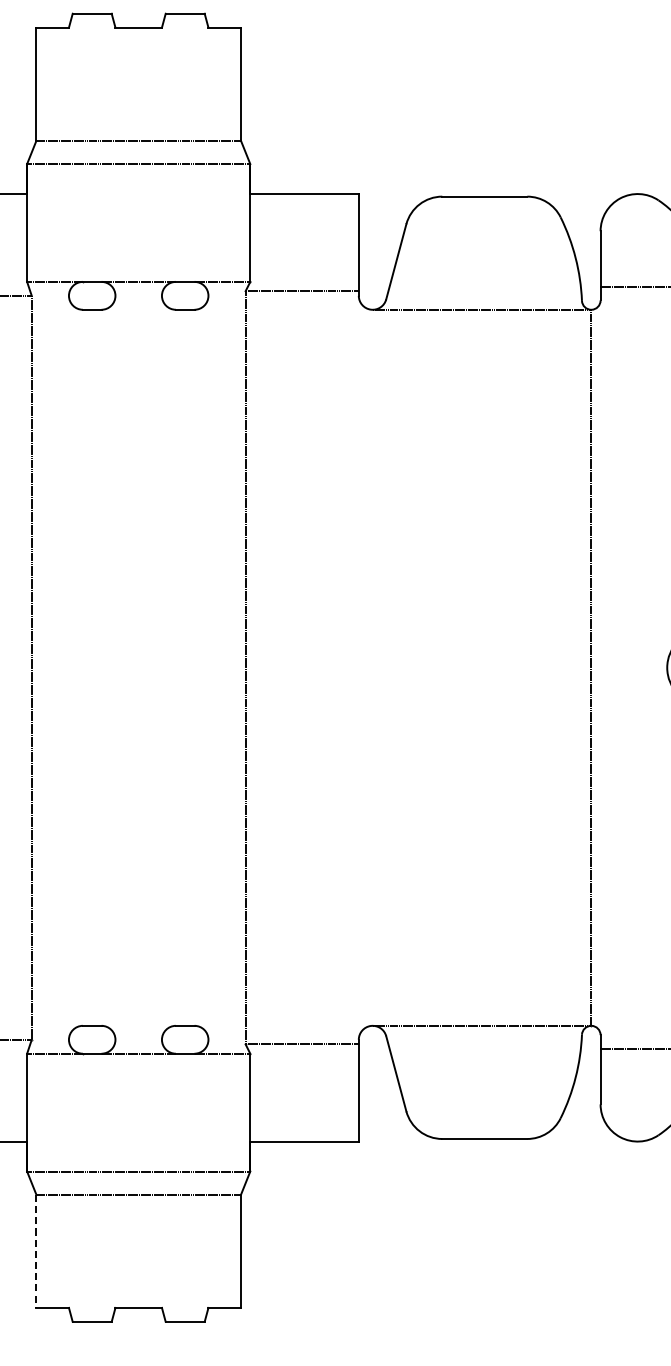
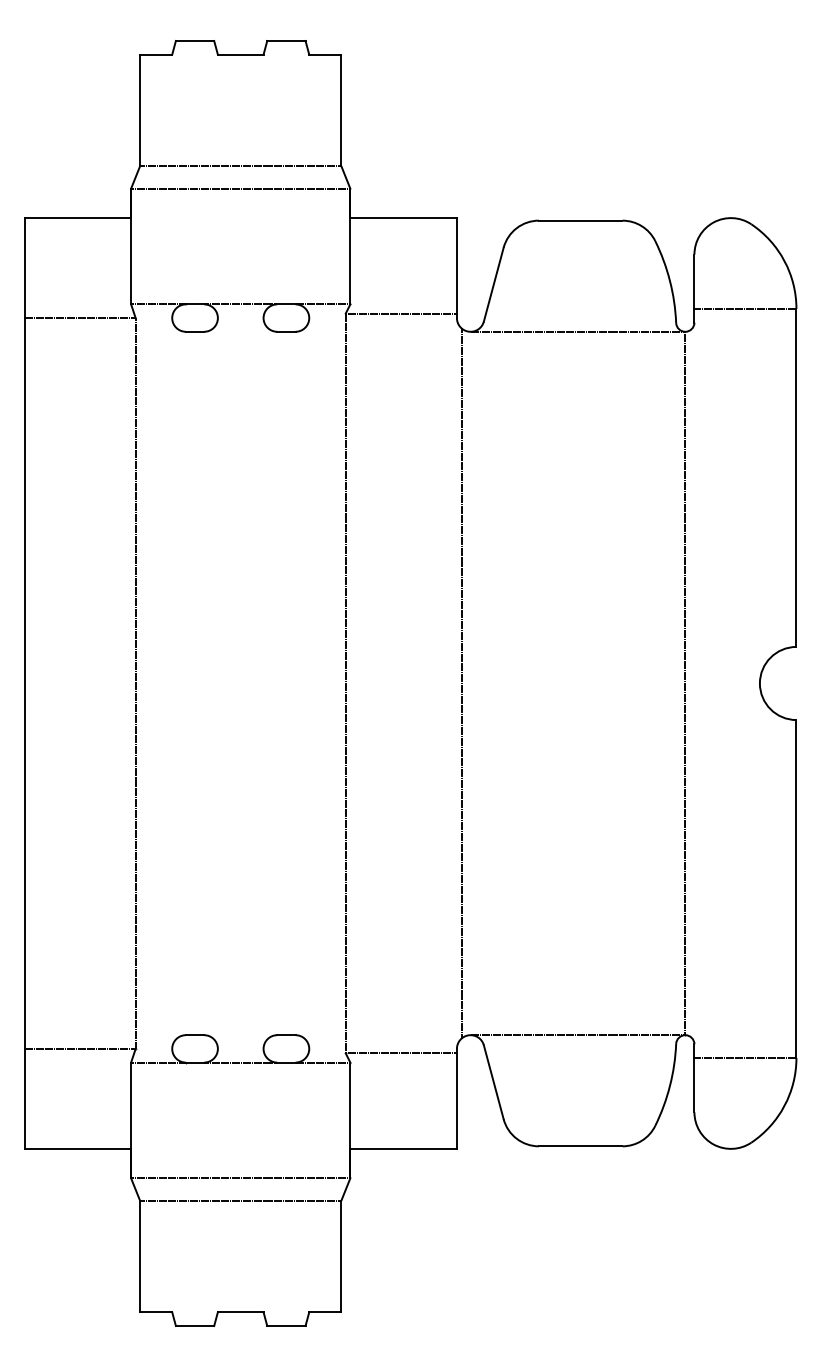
line: (363, 667) -> (461, 683), added
line: (36, 1251) -> (140, 1256), dashed -> solid

